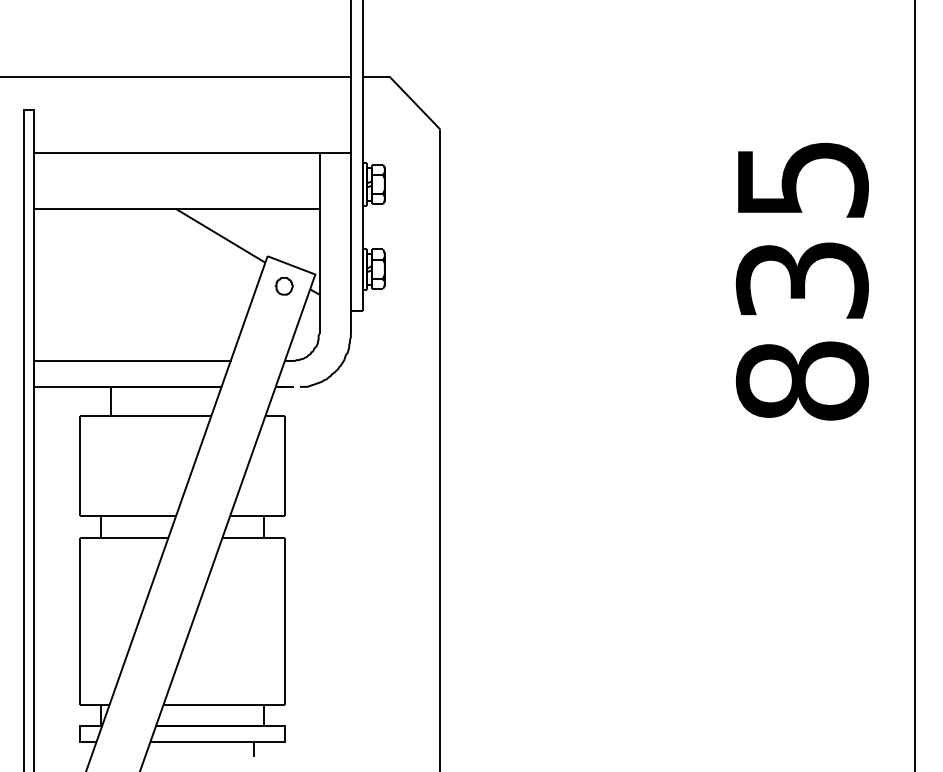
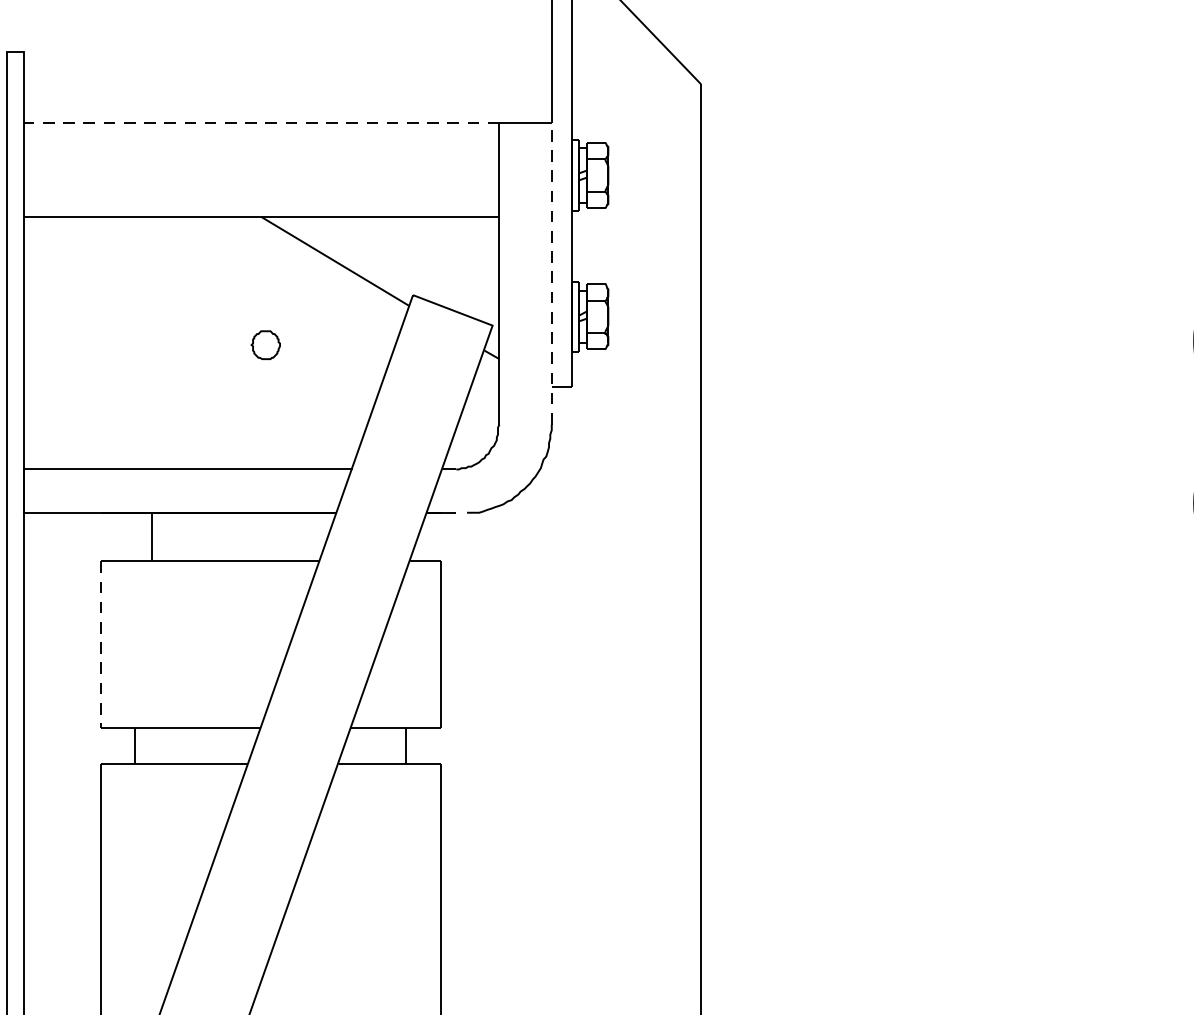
line: (176, 152) -> (261, 122), solid -> dashed
line: (350, 243) -> (551, 273), solid -> dashed
part: (283, 286) -> (264, 345), moved
line: (80, 465) -> (101, 643), solid -> dashed

